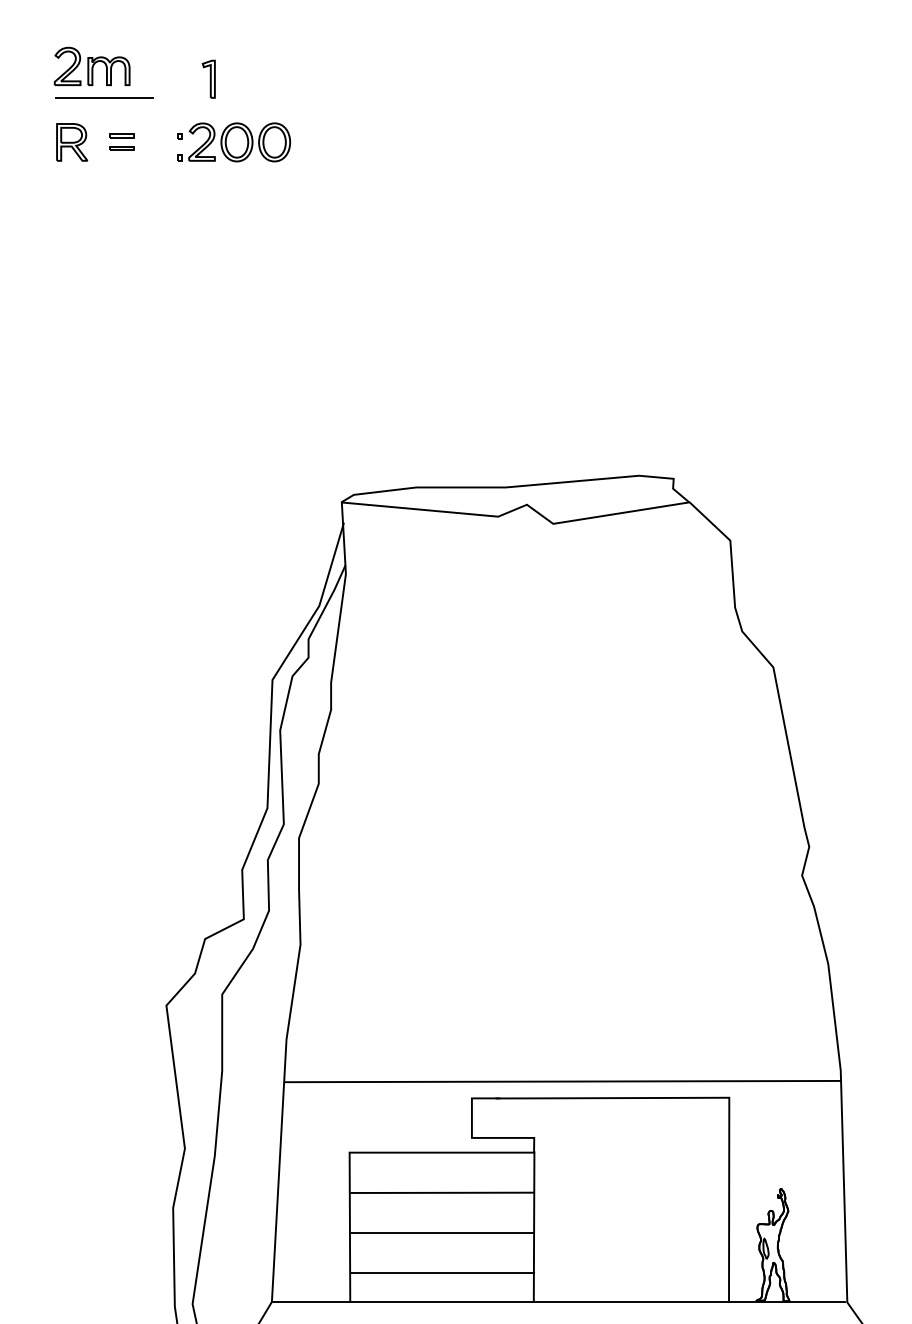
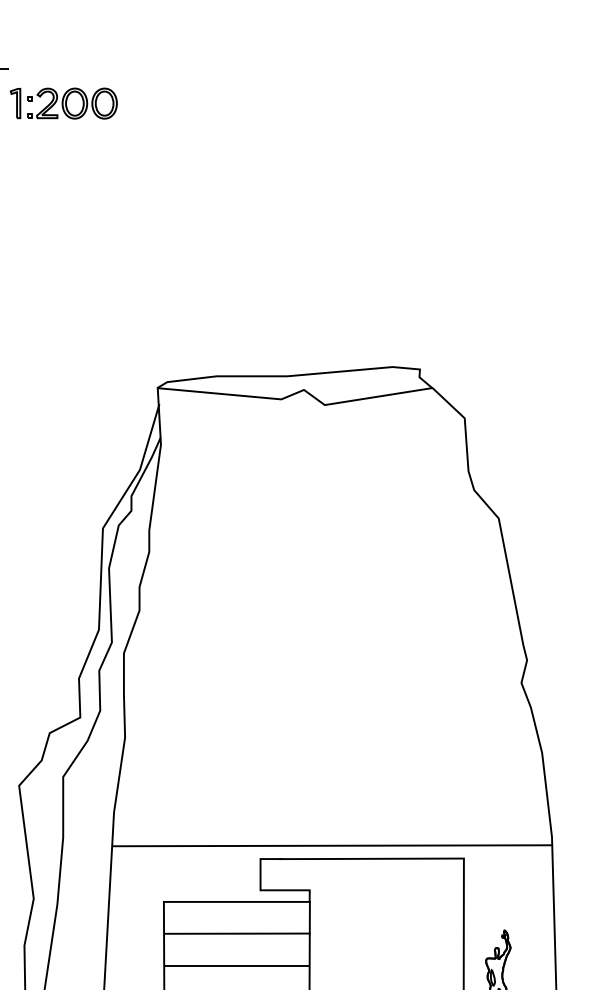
part: (208, 78) -> (15, 102), moved

